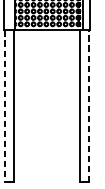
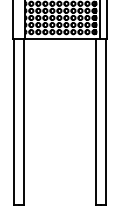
line: (88, 105) -> (105, 121), dashed -> solid
line: (5, 106) -> (14, 122), dashed -> solid

